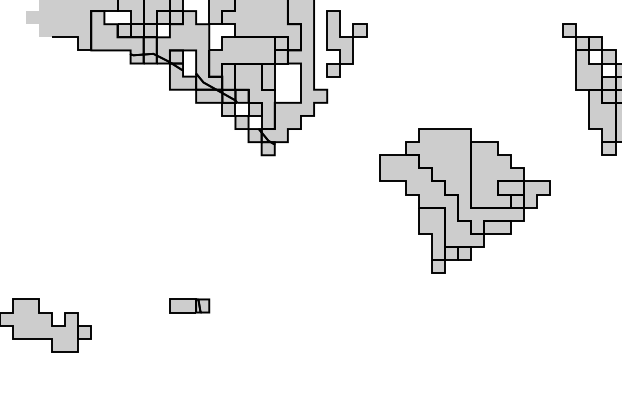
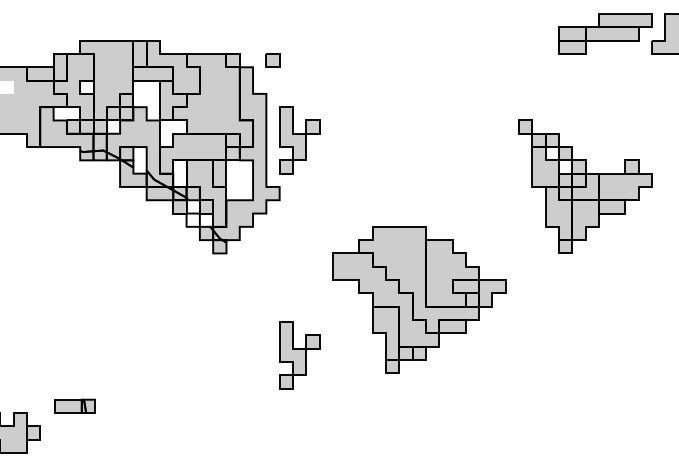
fill: (228, 76) -> (179, 173), removed
fill: (241, 121) -> (192, 219), removed
part: (346, 255) -> (299, 355), added
part: (189, 305) -> (74, 405), moved

